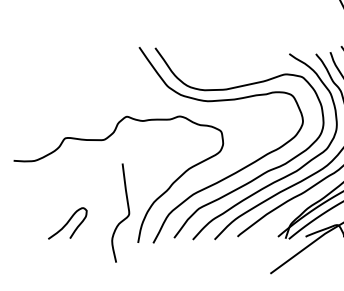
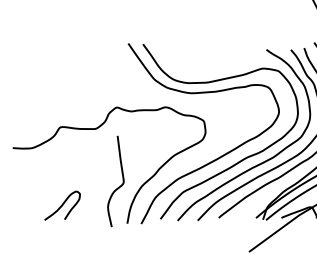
curve: (125, 217) -> (120, 185), moved

